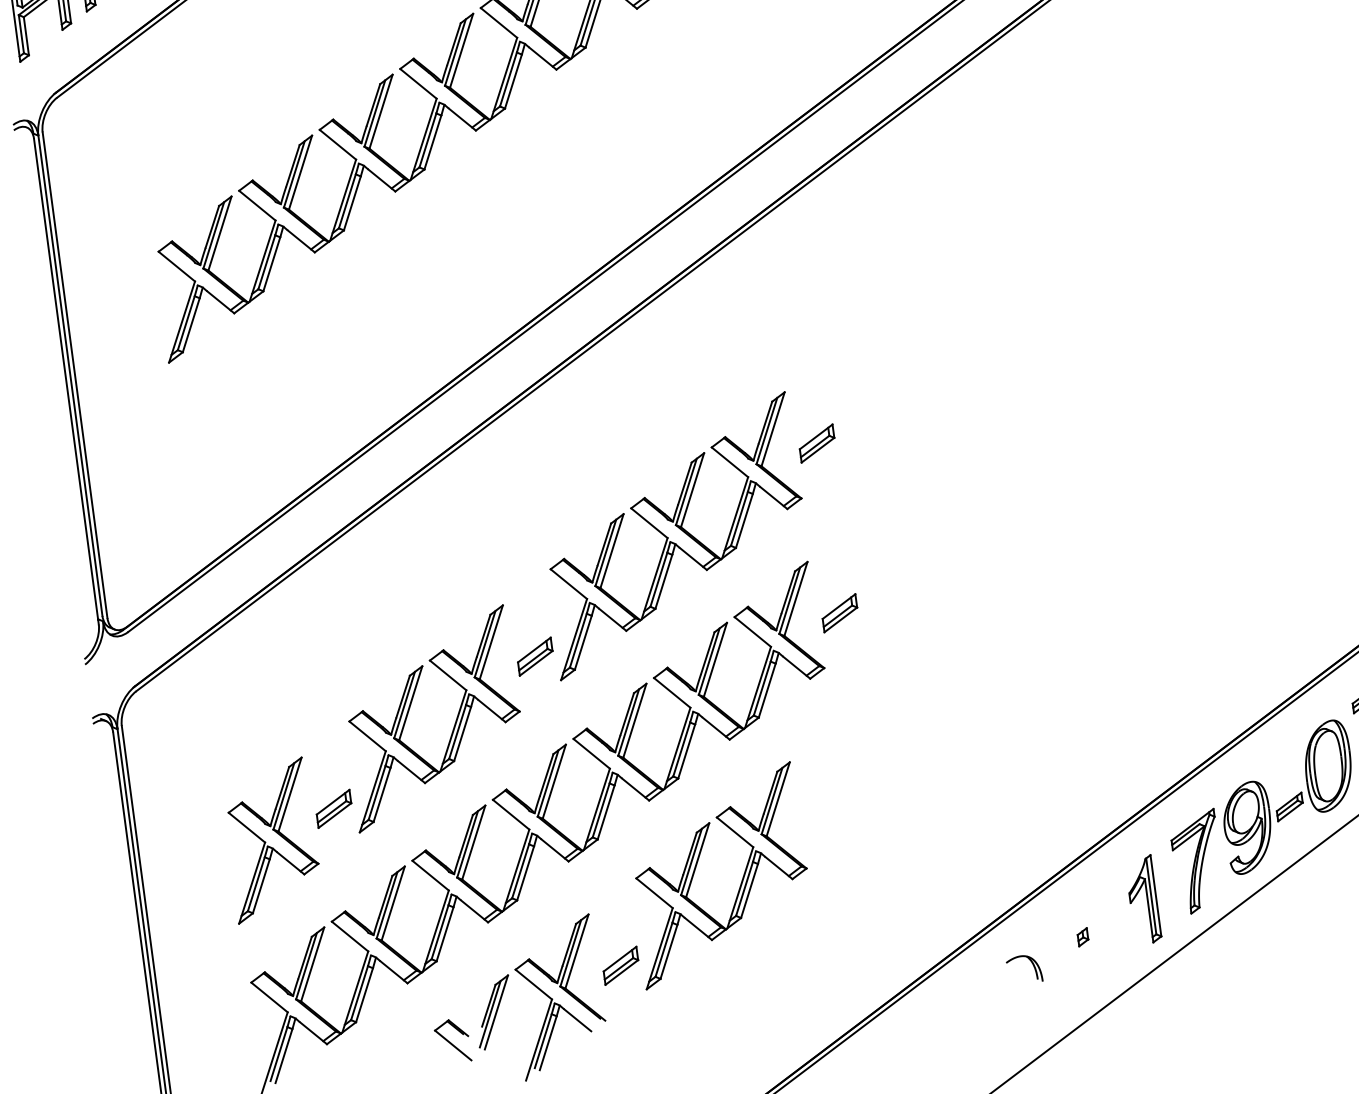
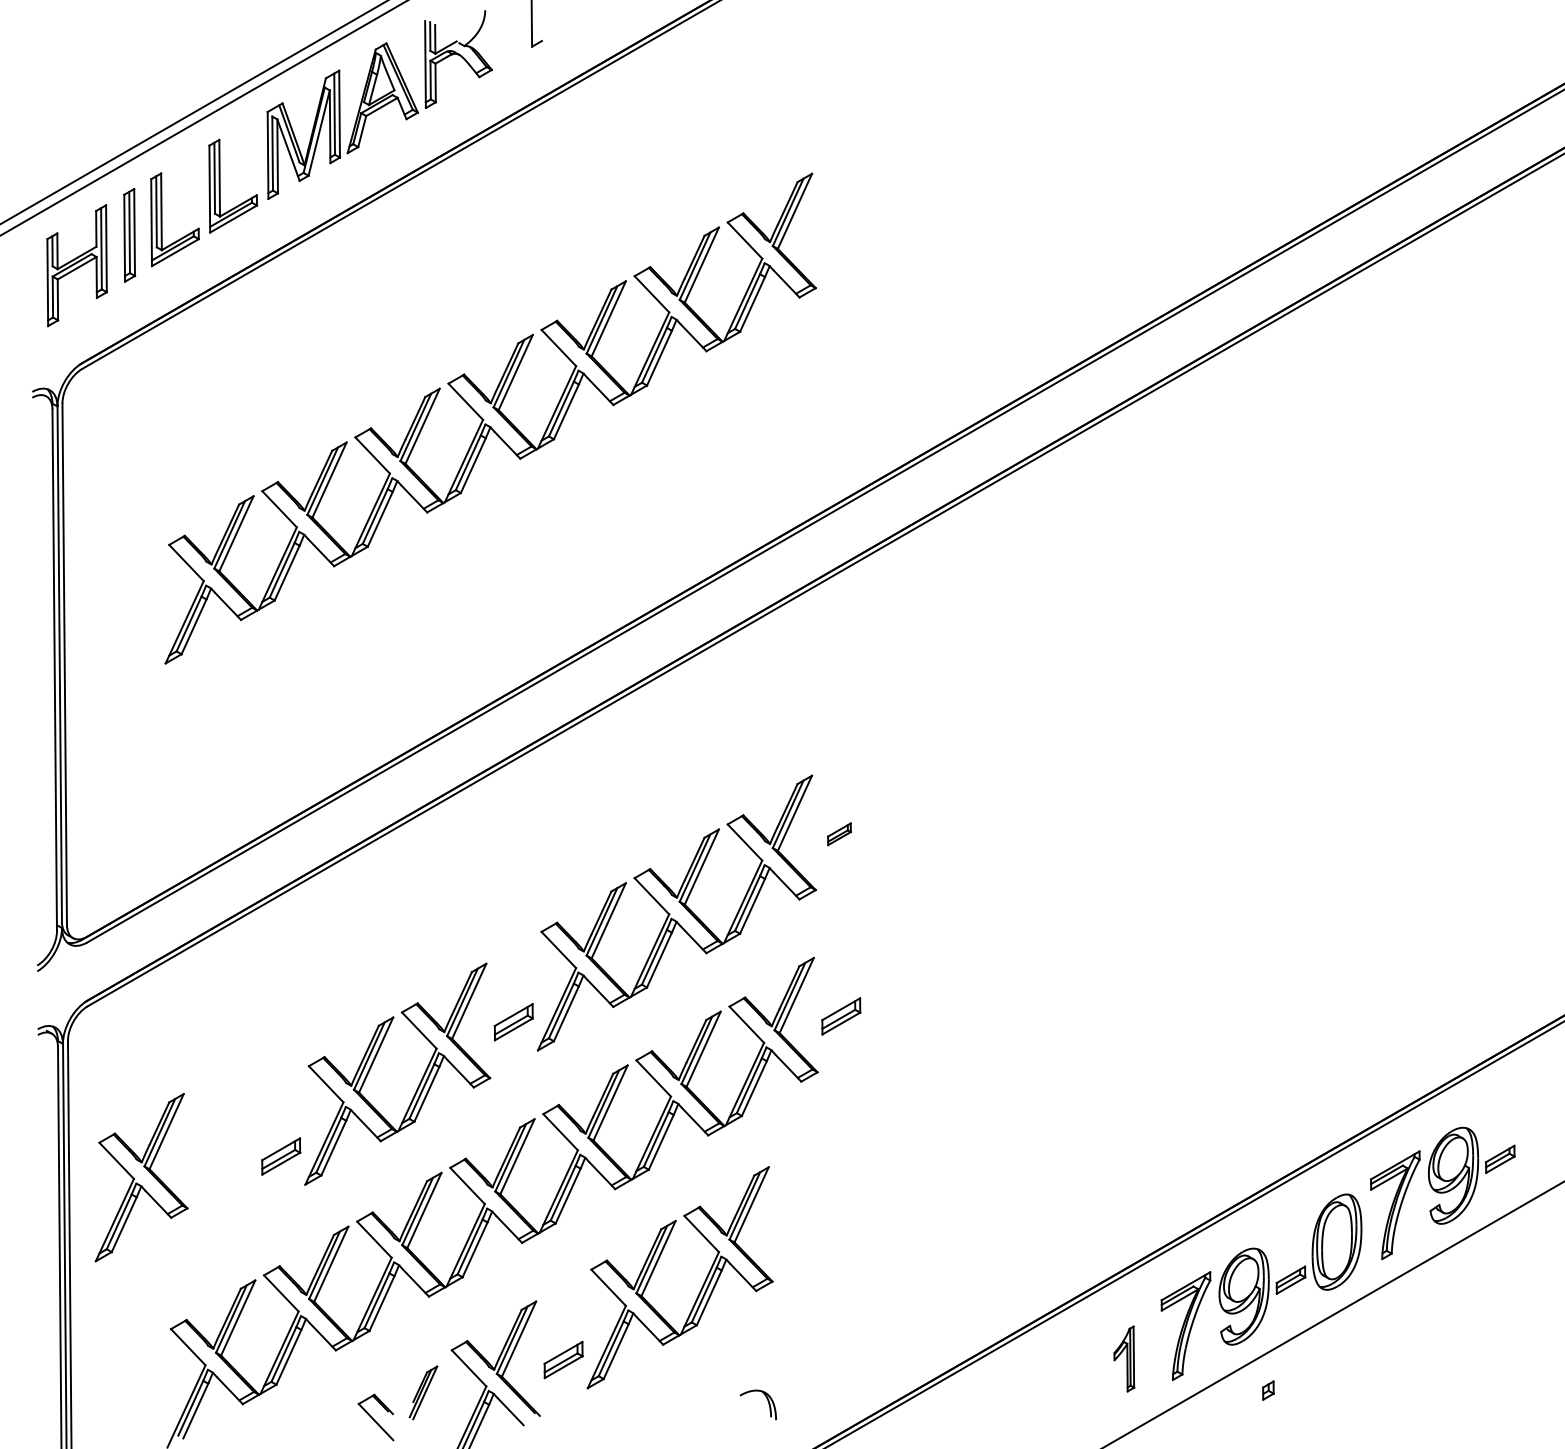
part: (817, 443) -> (839, 834), size x0.6
part: (271, 840) -> (141, 1177), moved
part: (1143, 899) -> (1124, 1358), size x0.7
part: (1083, 937) -> (1268, 1390), moved
part: (1032, 965) -> (767, 1401), moved
part: (494, 1012) -> (423, 1392), size x0.7

